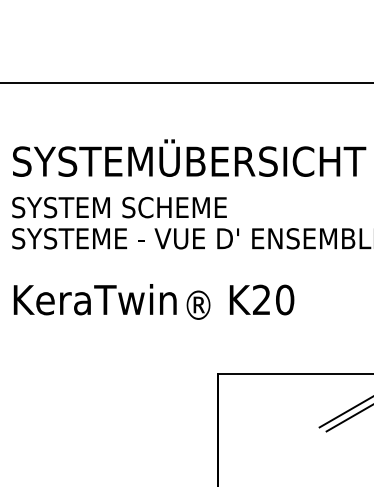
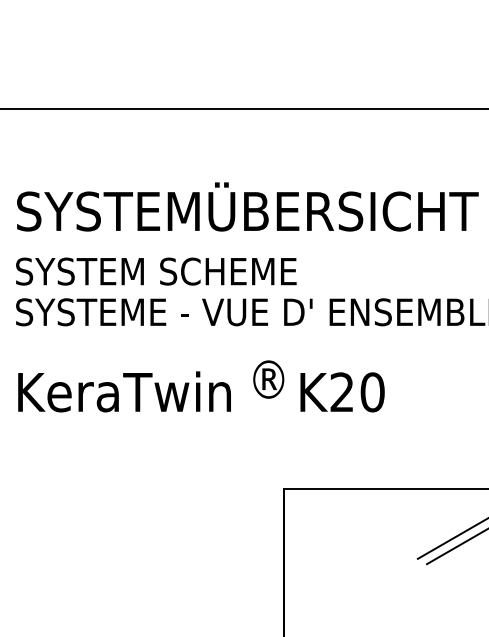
text: (198, 304) -> (268, 378), moved

